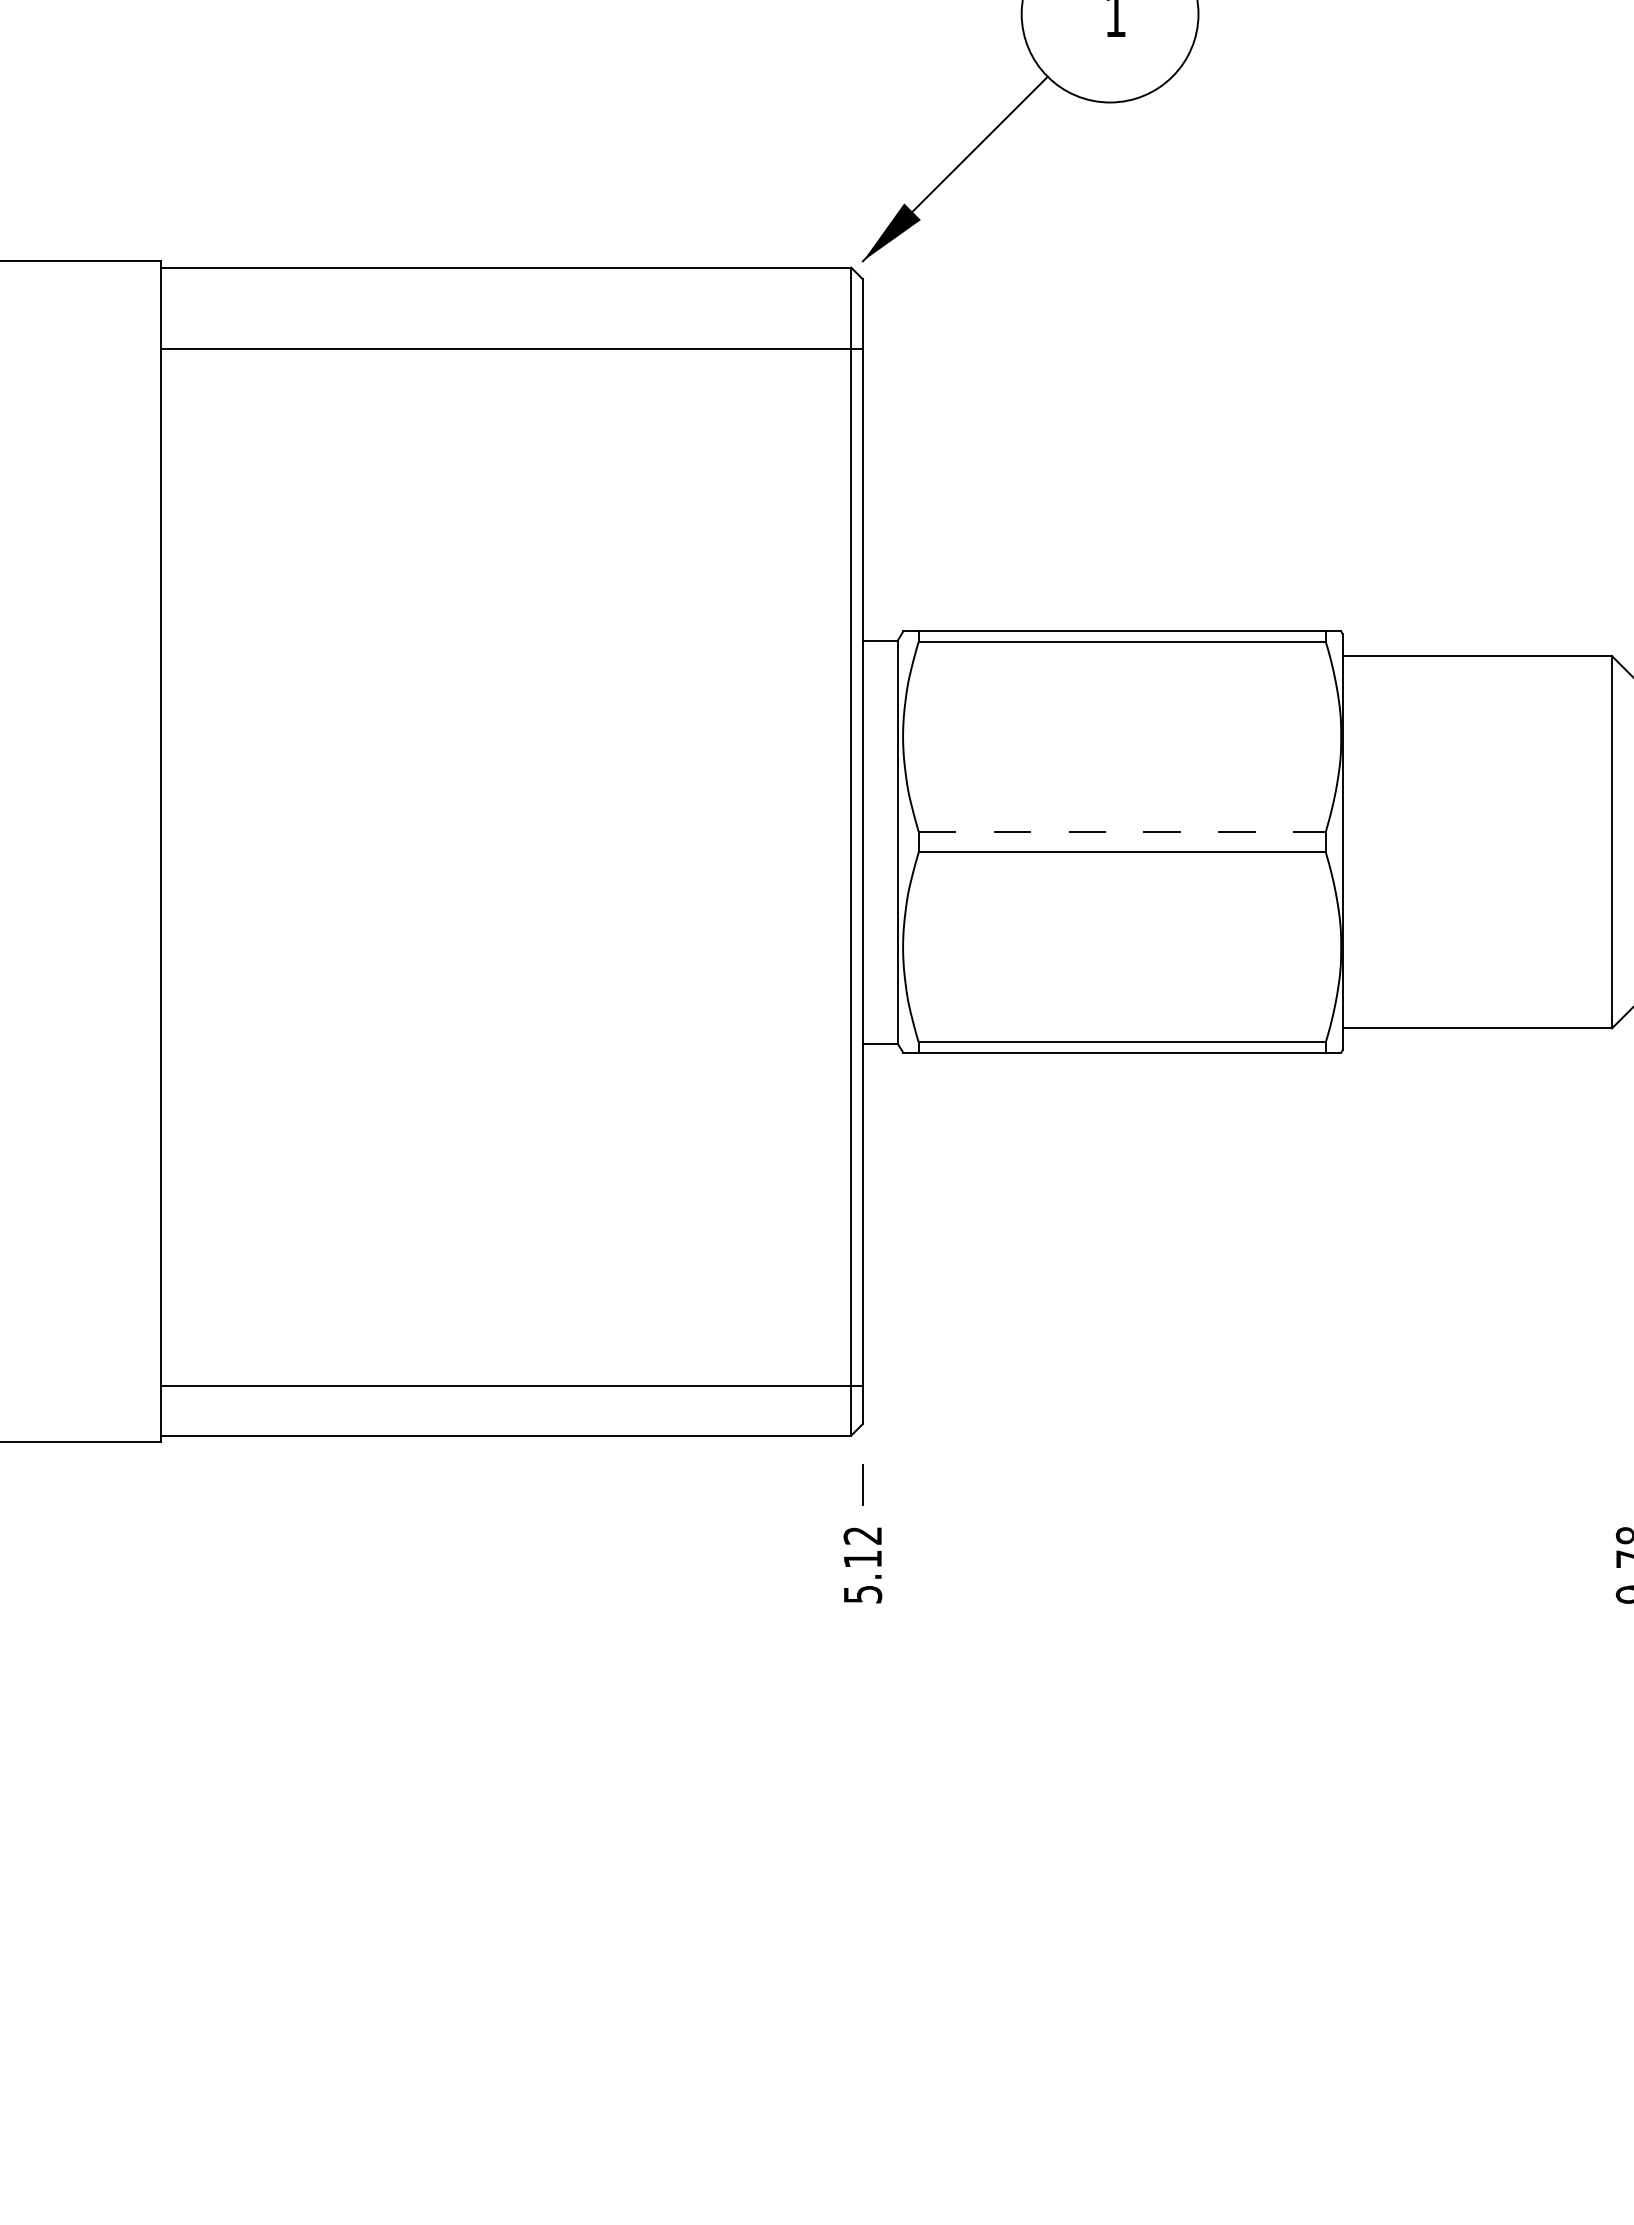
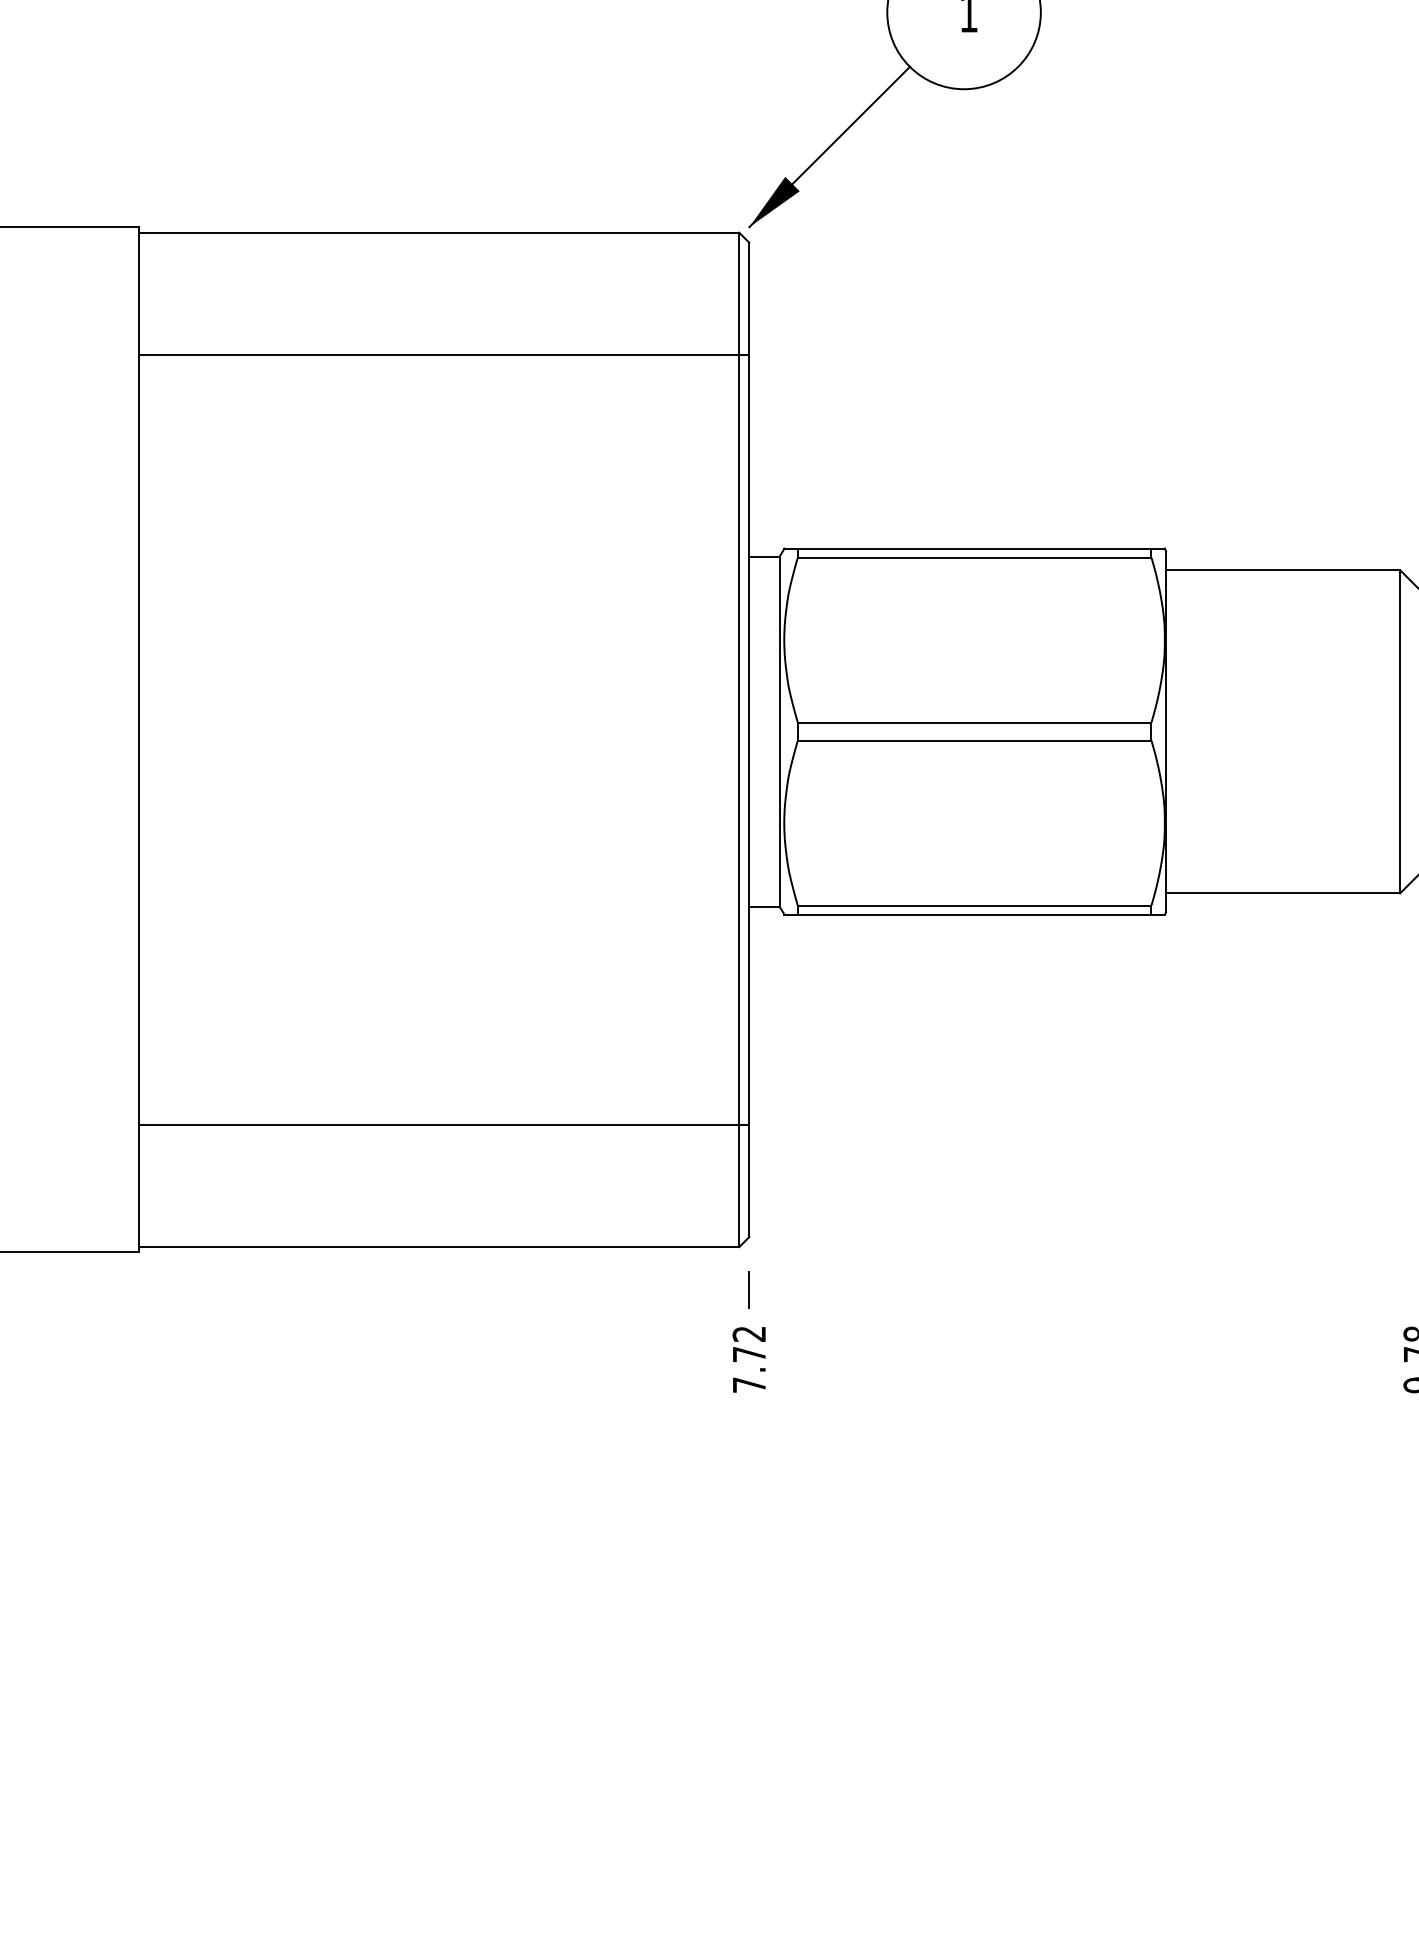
line: (511, 349) -> (444, 354), moved
line: (1122, 831) -> (974, 722), dashed -> solid
line: (511, 1386) -> (444, 1125), moved
text: (863, 1576) -> (749, 1369), 5.12 -> 7.72

